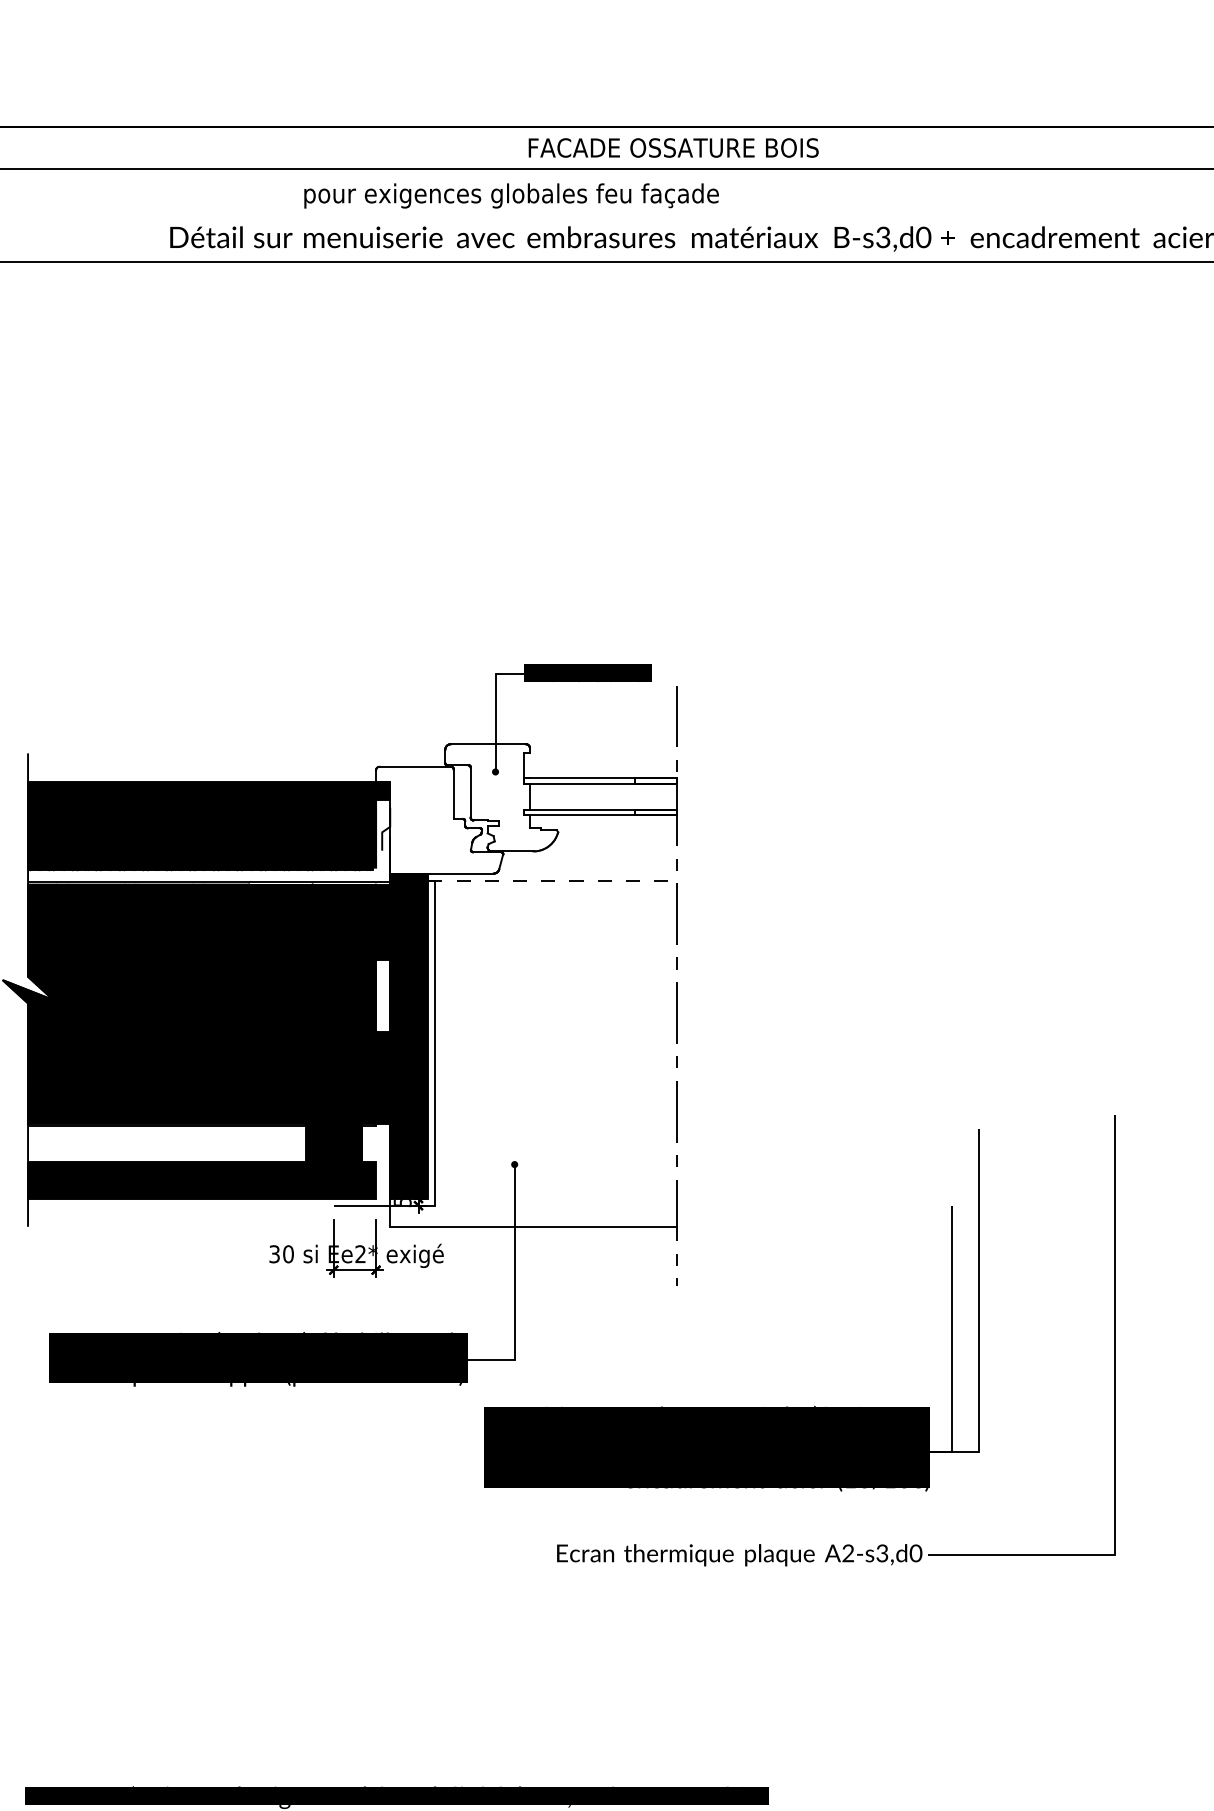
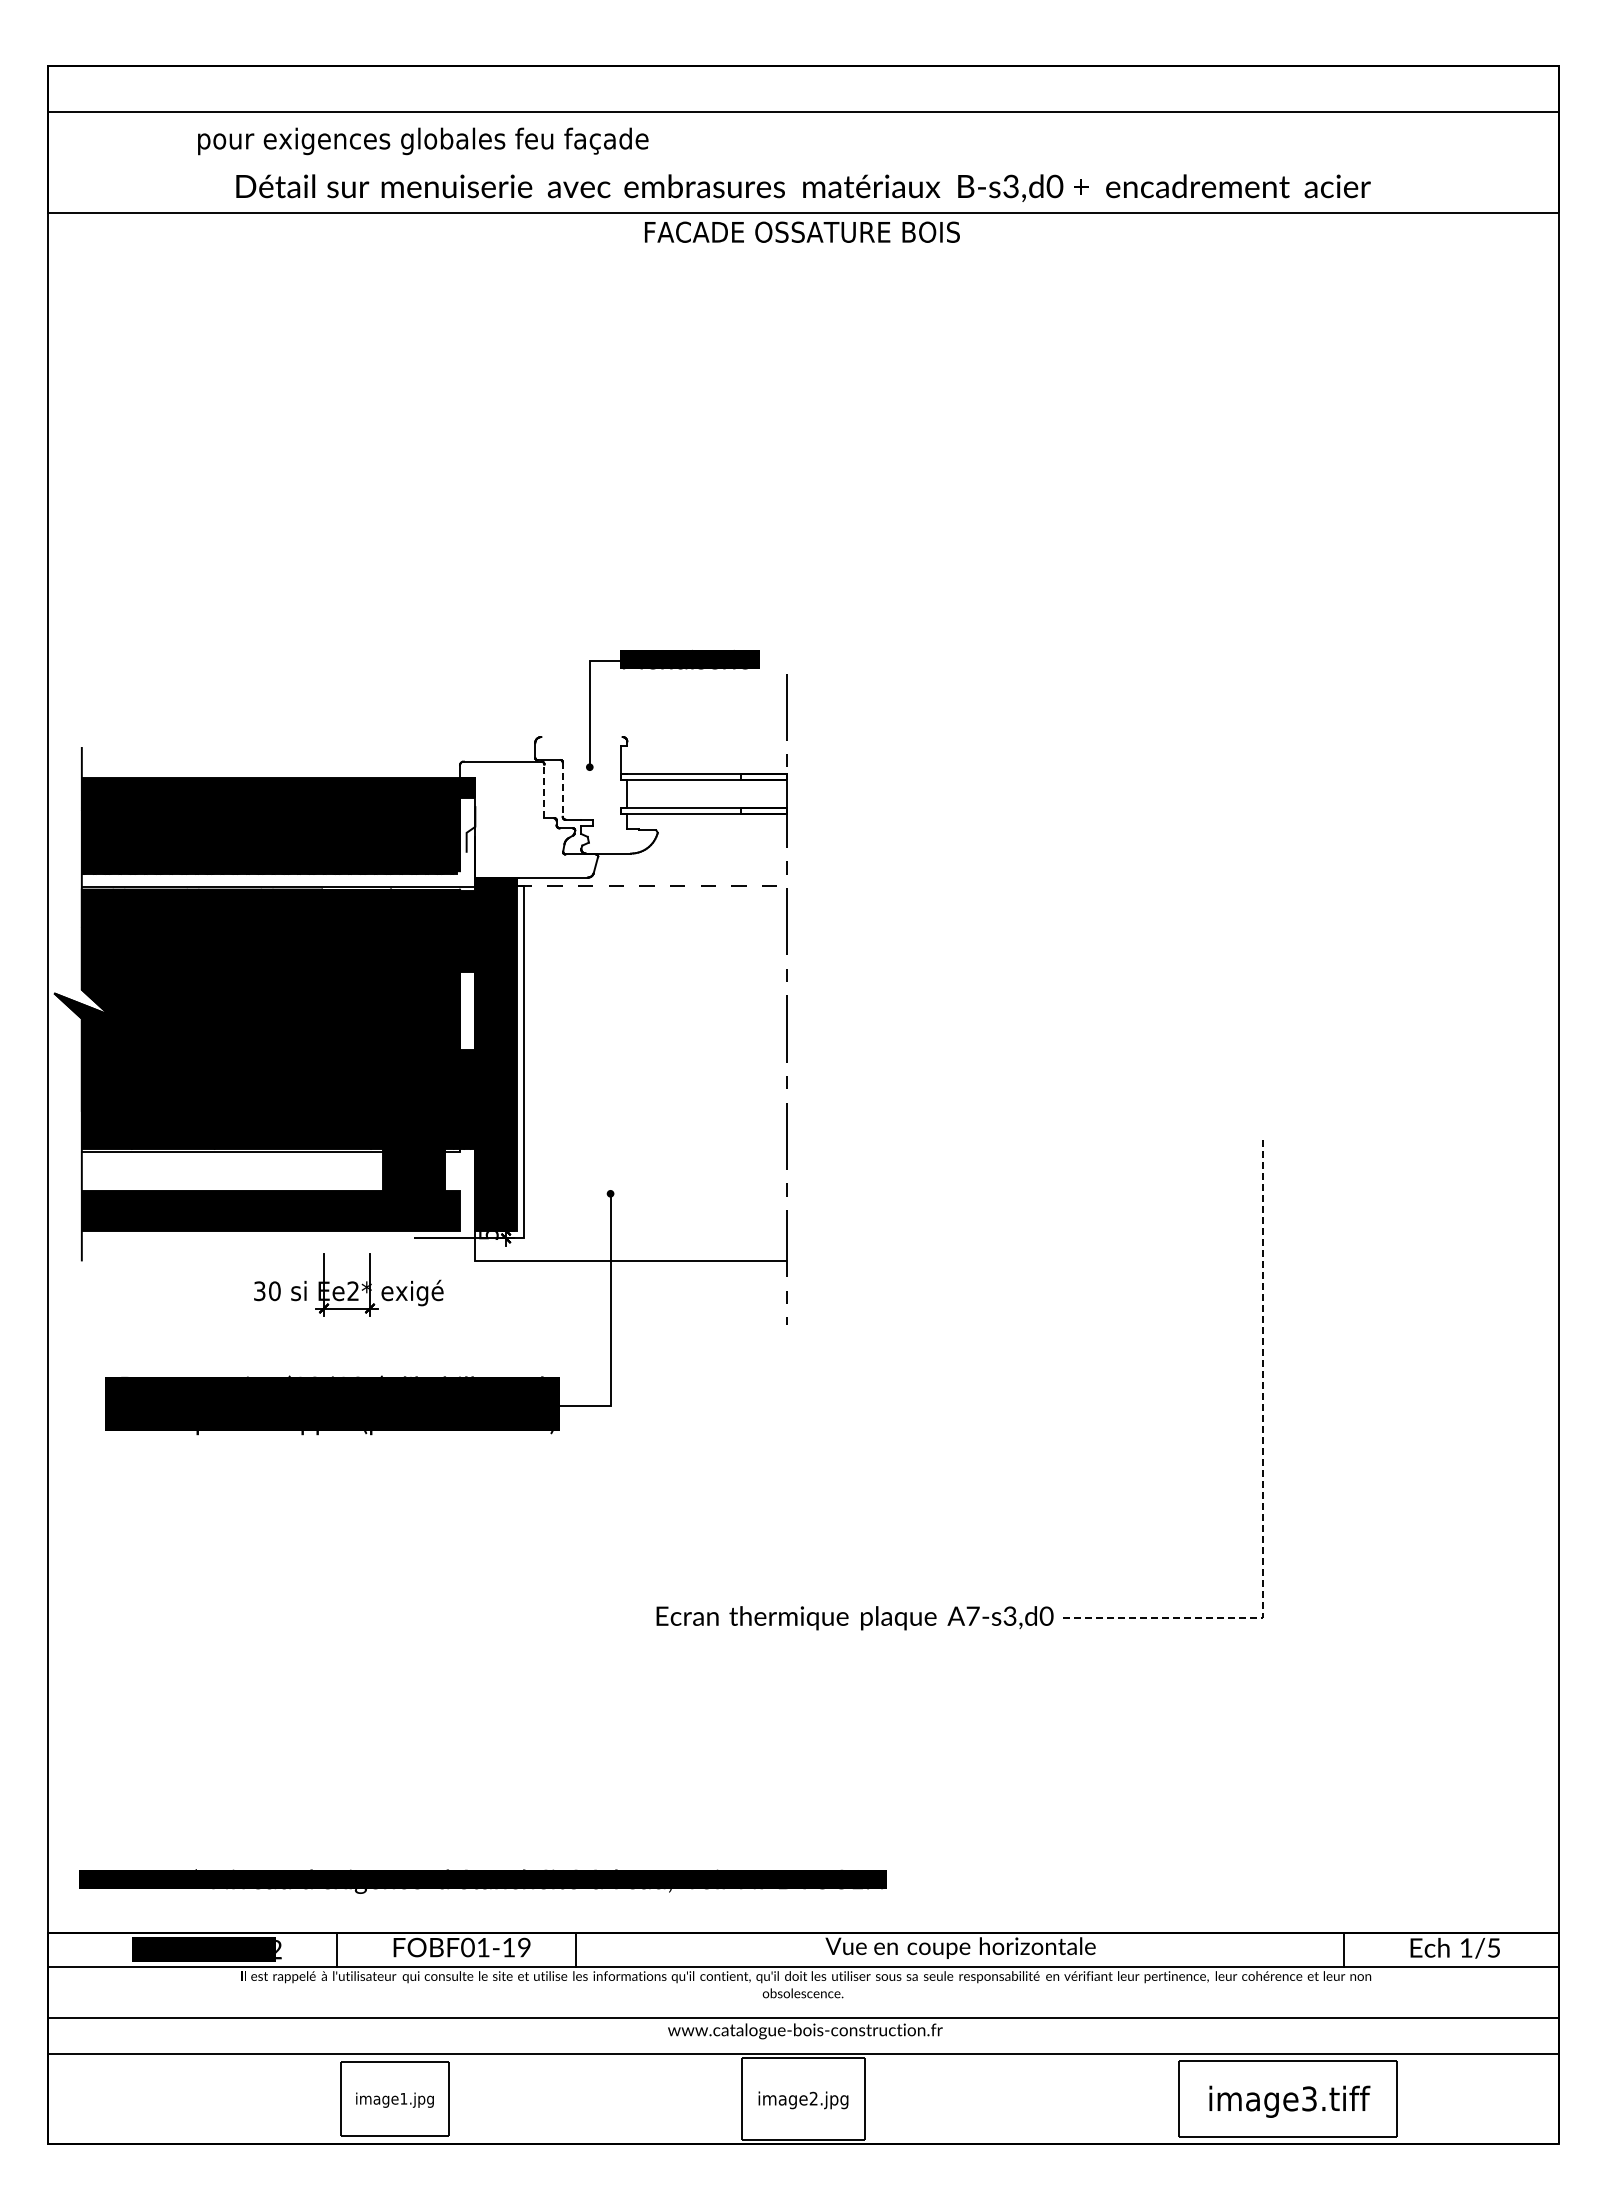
text: (673, 147) -> (802, 231), moved
text: (511, 196) -> (423, 141), moved
line: (487, 744) -> (581, 737), removed
line: (470, 793) -> (562, 790), solid -> dashed
line: (453, 794) -> (544, 791), solid -> dashed
part: (356, 1248) -> (348, 1284), moved
part: (731, 1407) -> (846, 1457), removed
line: (1115, 1429) -> (1263, 1481), solid -> dashed
text: (847, 1552) -> (972, 1615), A2-s3,d0 -> A7-s3,d0

